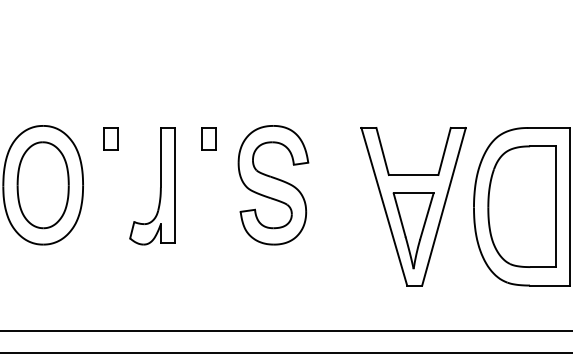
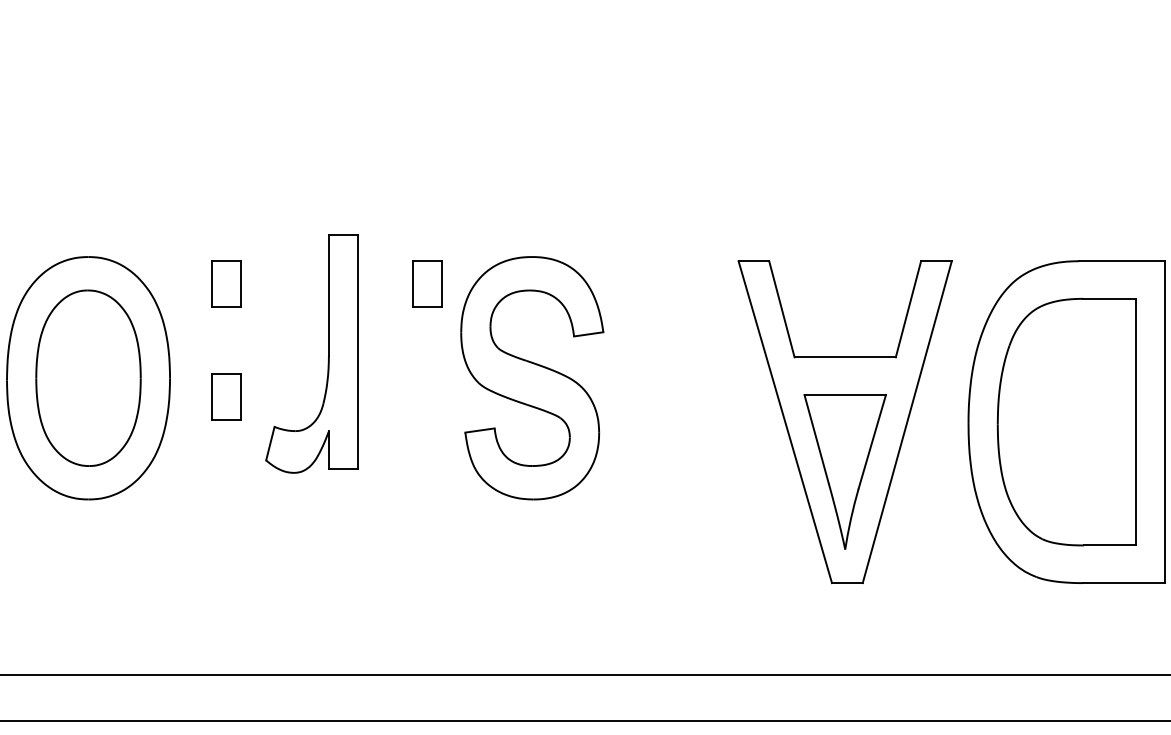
part: (273, 185) -> (532, 378), moved
part: (160, 186) -> (328, 354), moved
part: (110, 193) -> (225, 395), added

